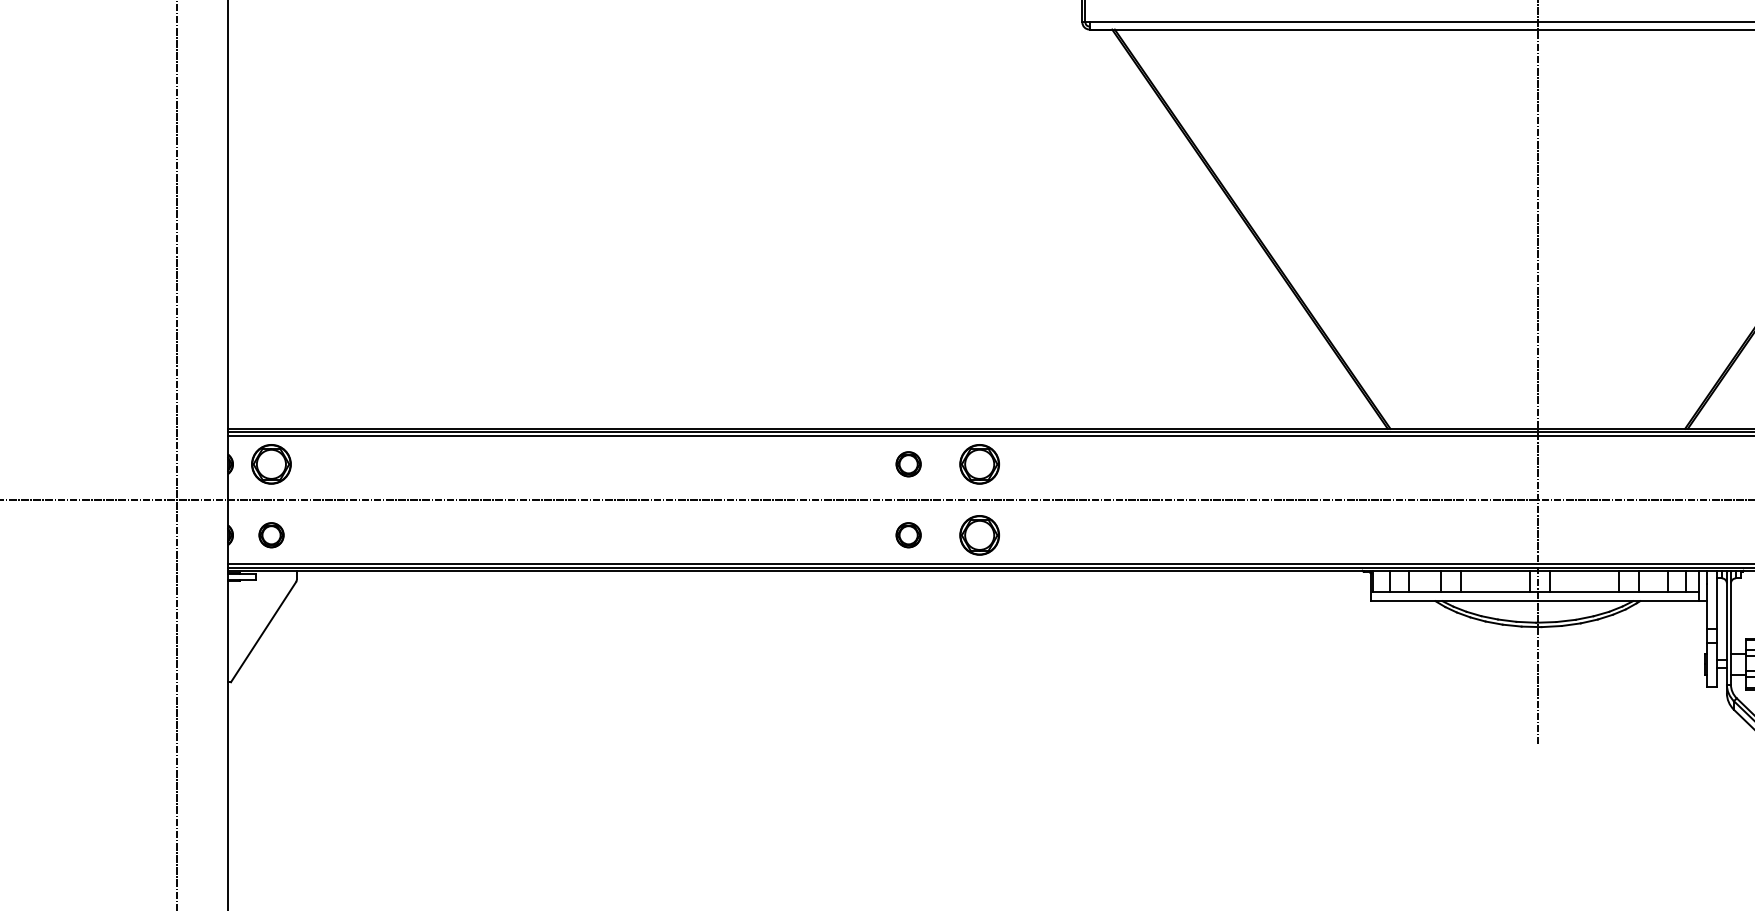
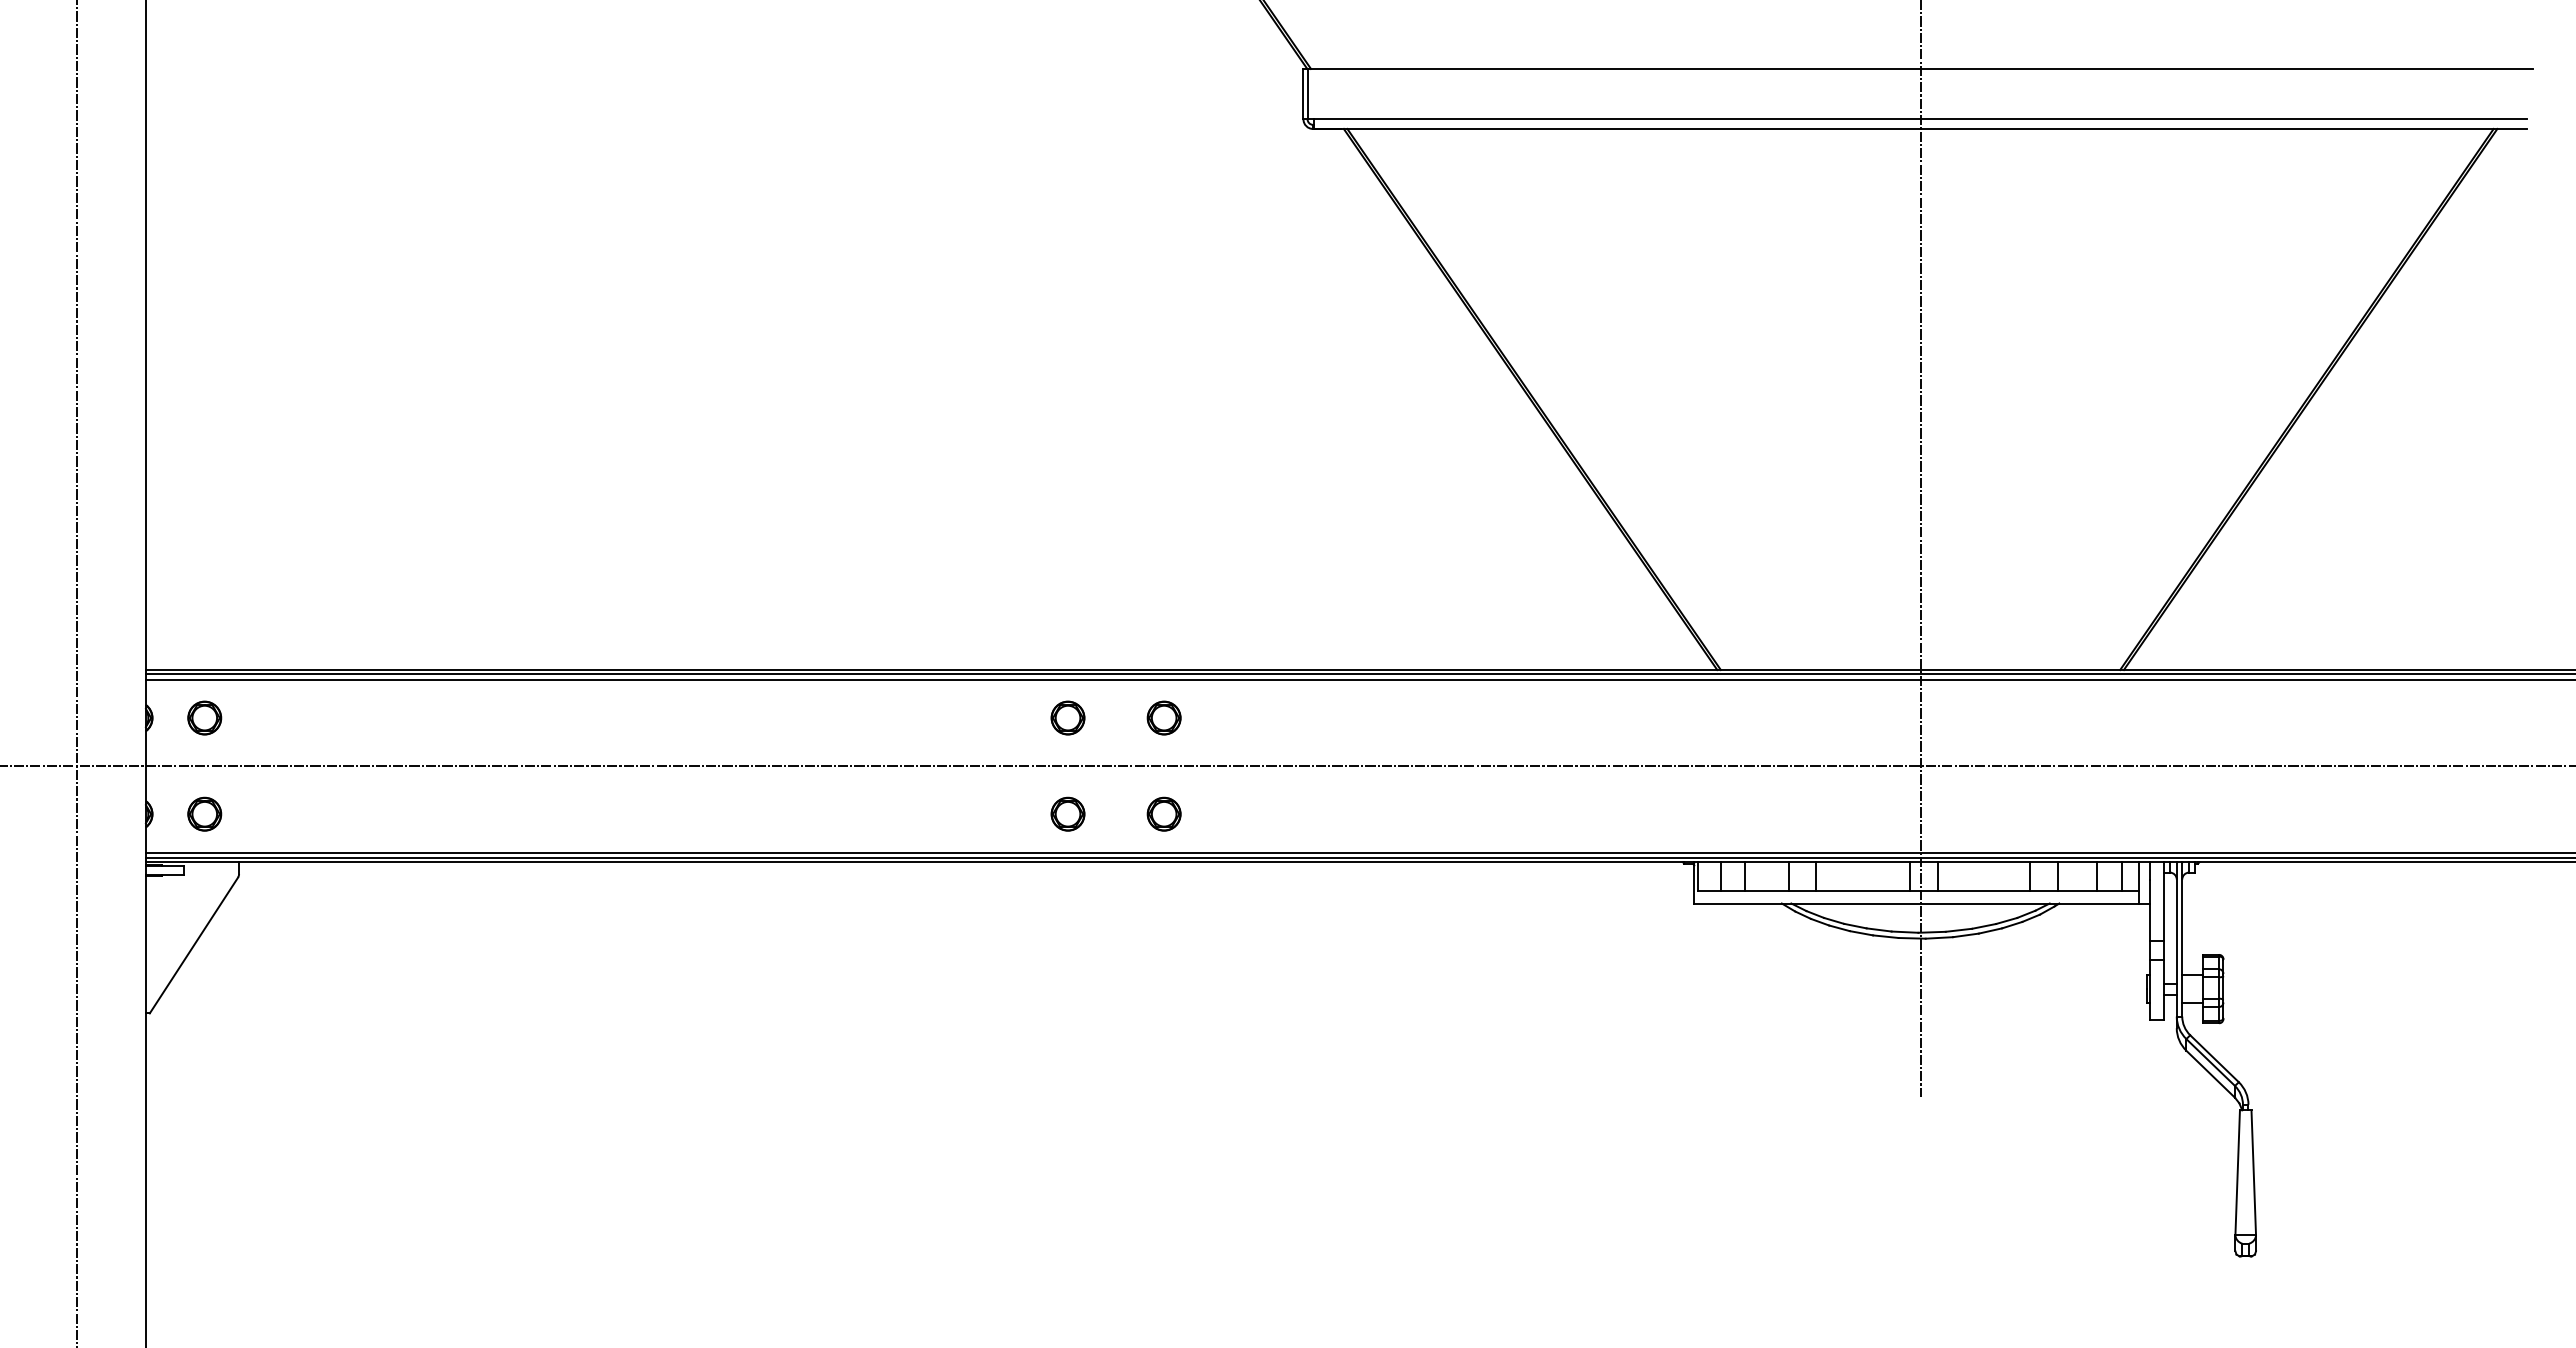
part: (271, 463) -> (204, 717), size x0.62
part: (979, 463) -> (1163, 717), size x0.62
part: (979, 534) -> (1163, 813), size x0.62

